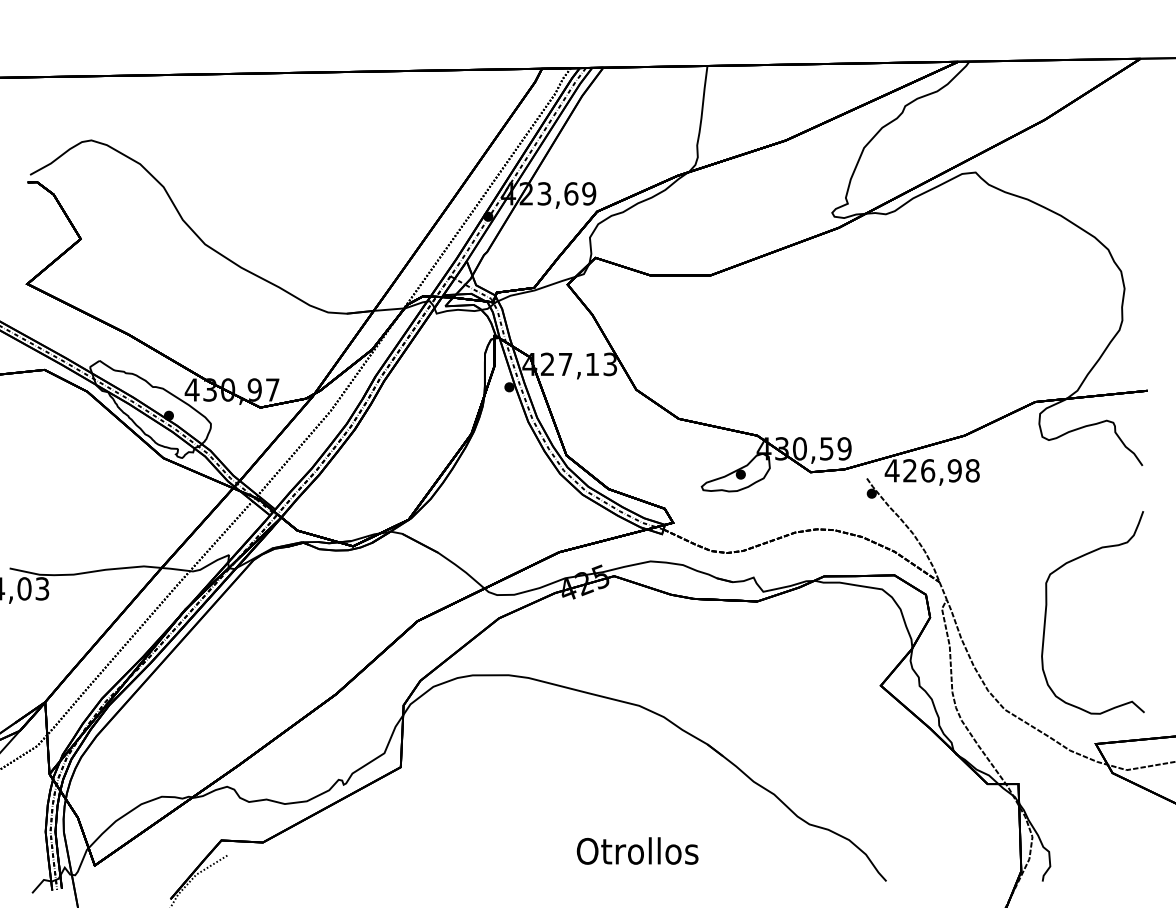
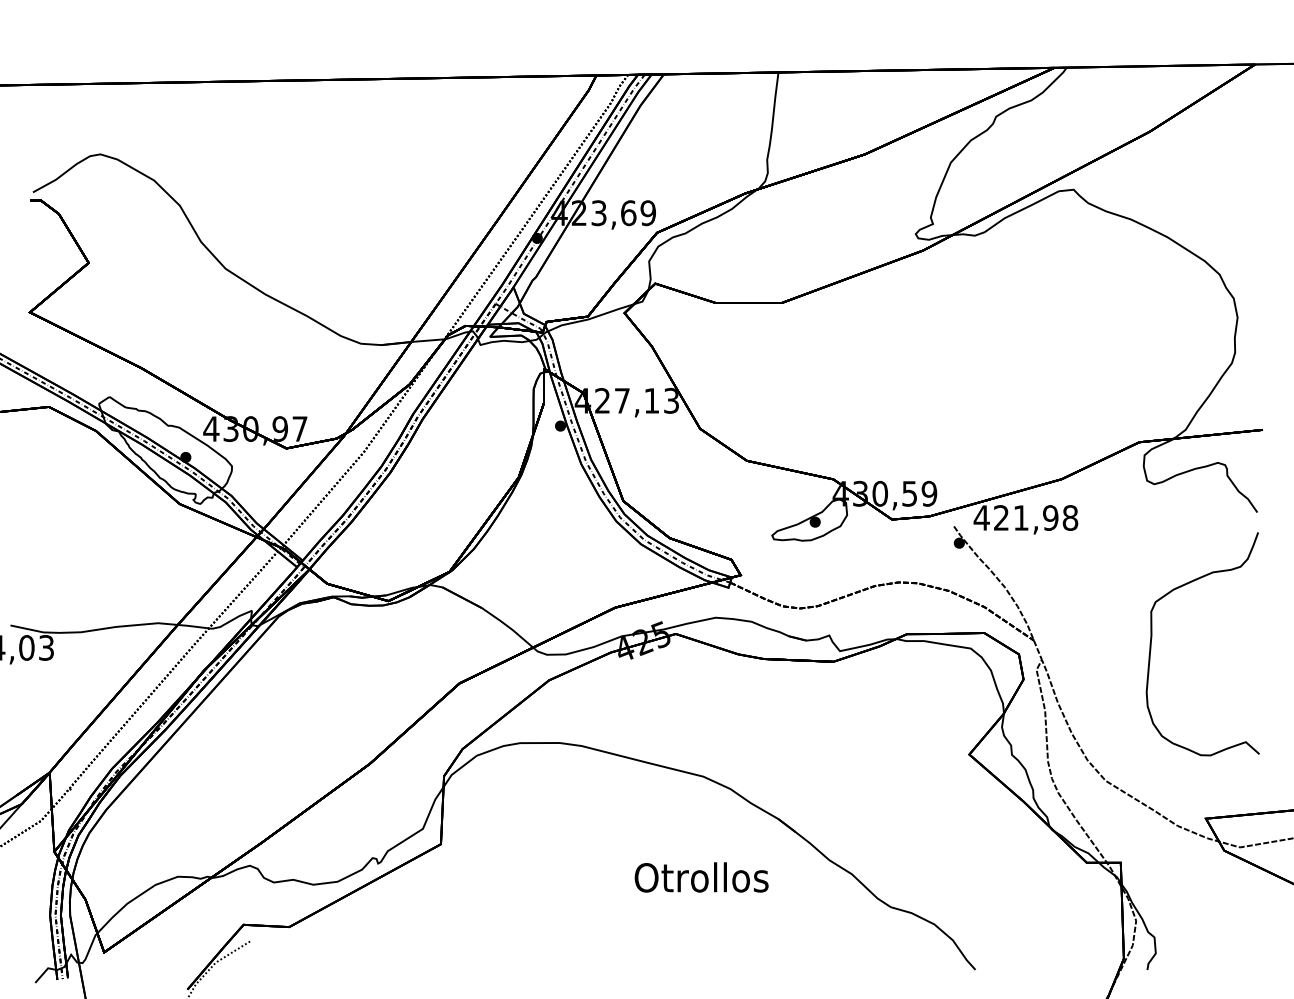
text: (928, 470) -> (1021, 517), 426,98 -> 421,98
curve: (1047, 607) -> (1152, 638), moved
text: (637, 851) -> (701, 877), moved

